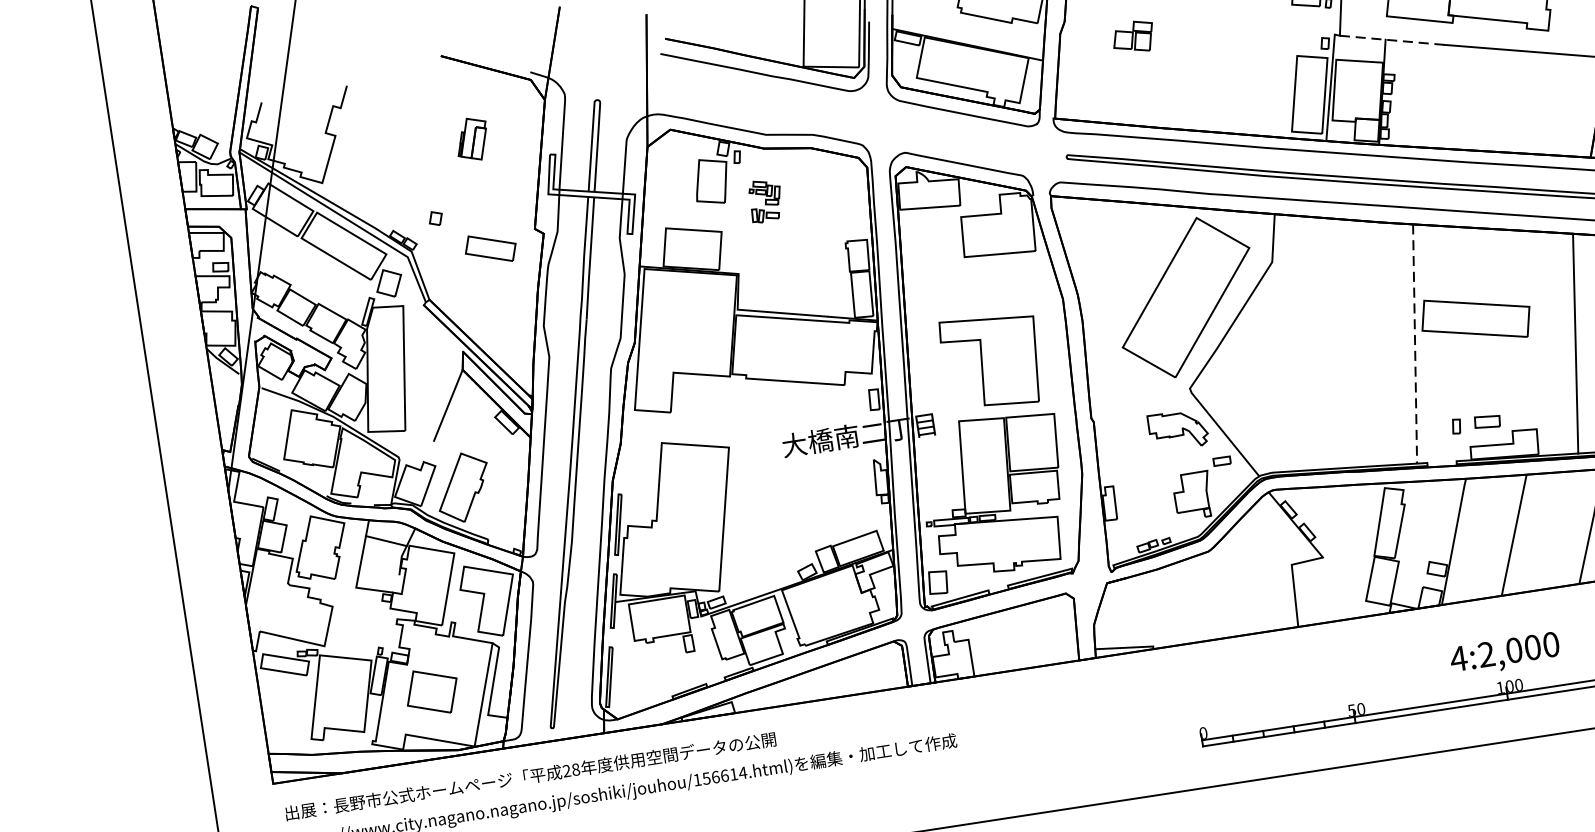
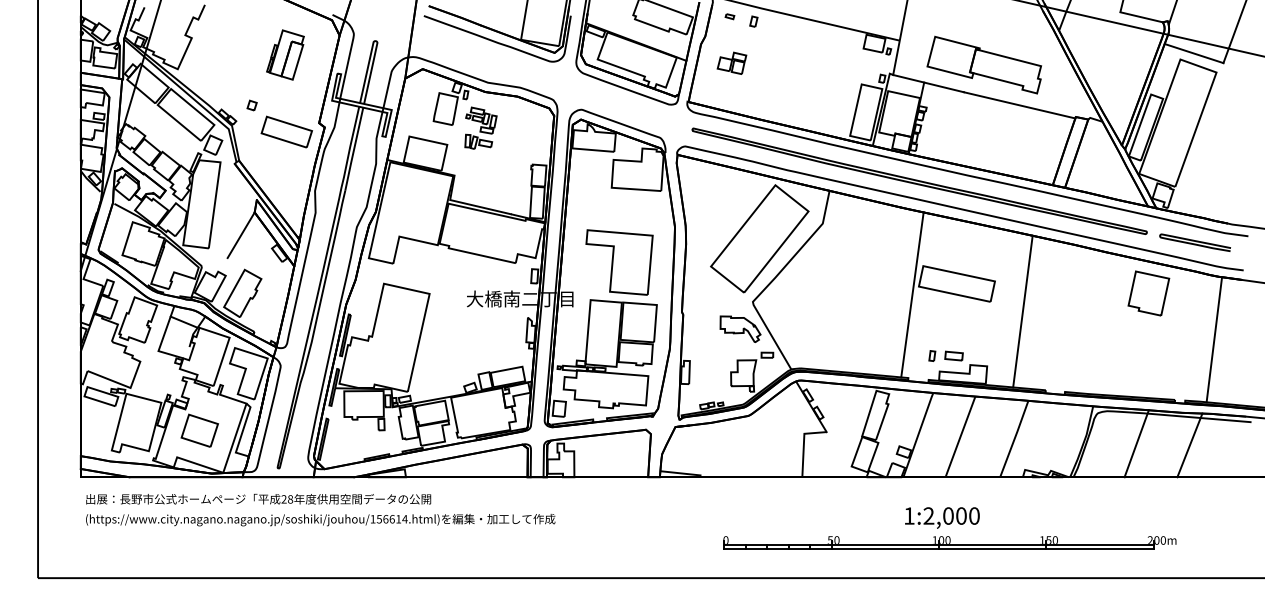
part: (1132, 36) -> (731, 62), moved
line: (1393, 39) -> (929, 83), dashed -> solid
part: (472, 138) -> (285, 54), size x1.67
part: (765, 200) -> (480, 127), size x1.43
part: (490, 247) -> (286, 131), size x1.43
line: (1415, 344) -> (912, 295), dashed -> solid
text: (1458, 658) -> (909, 515), 4:2,000 -> 1:2,000

